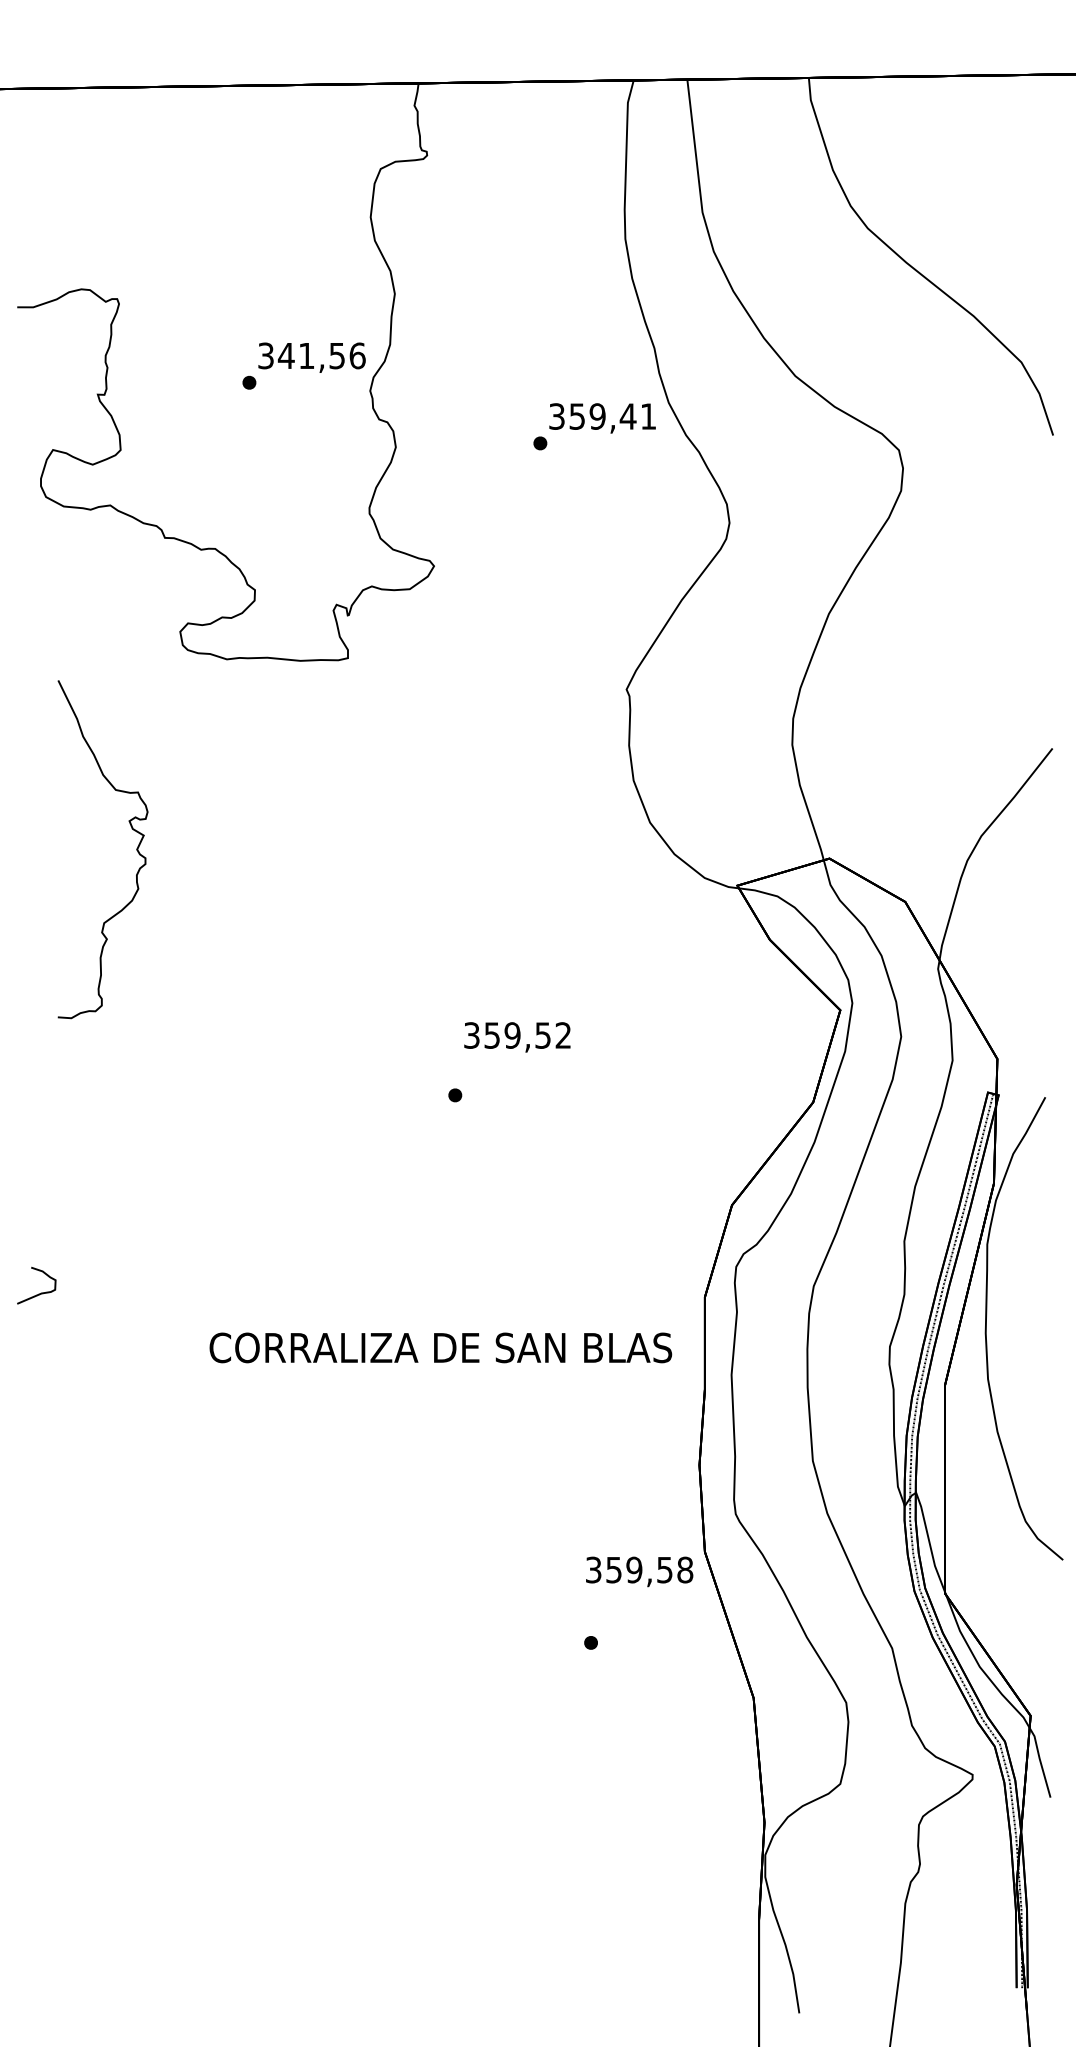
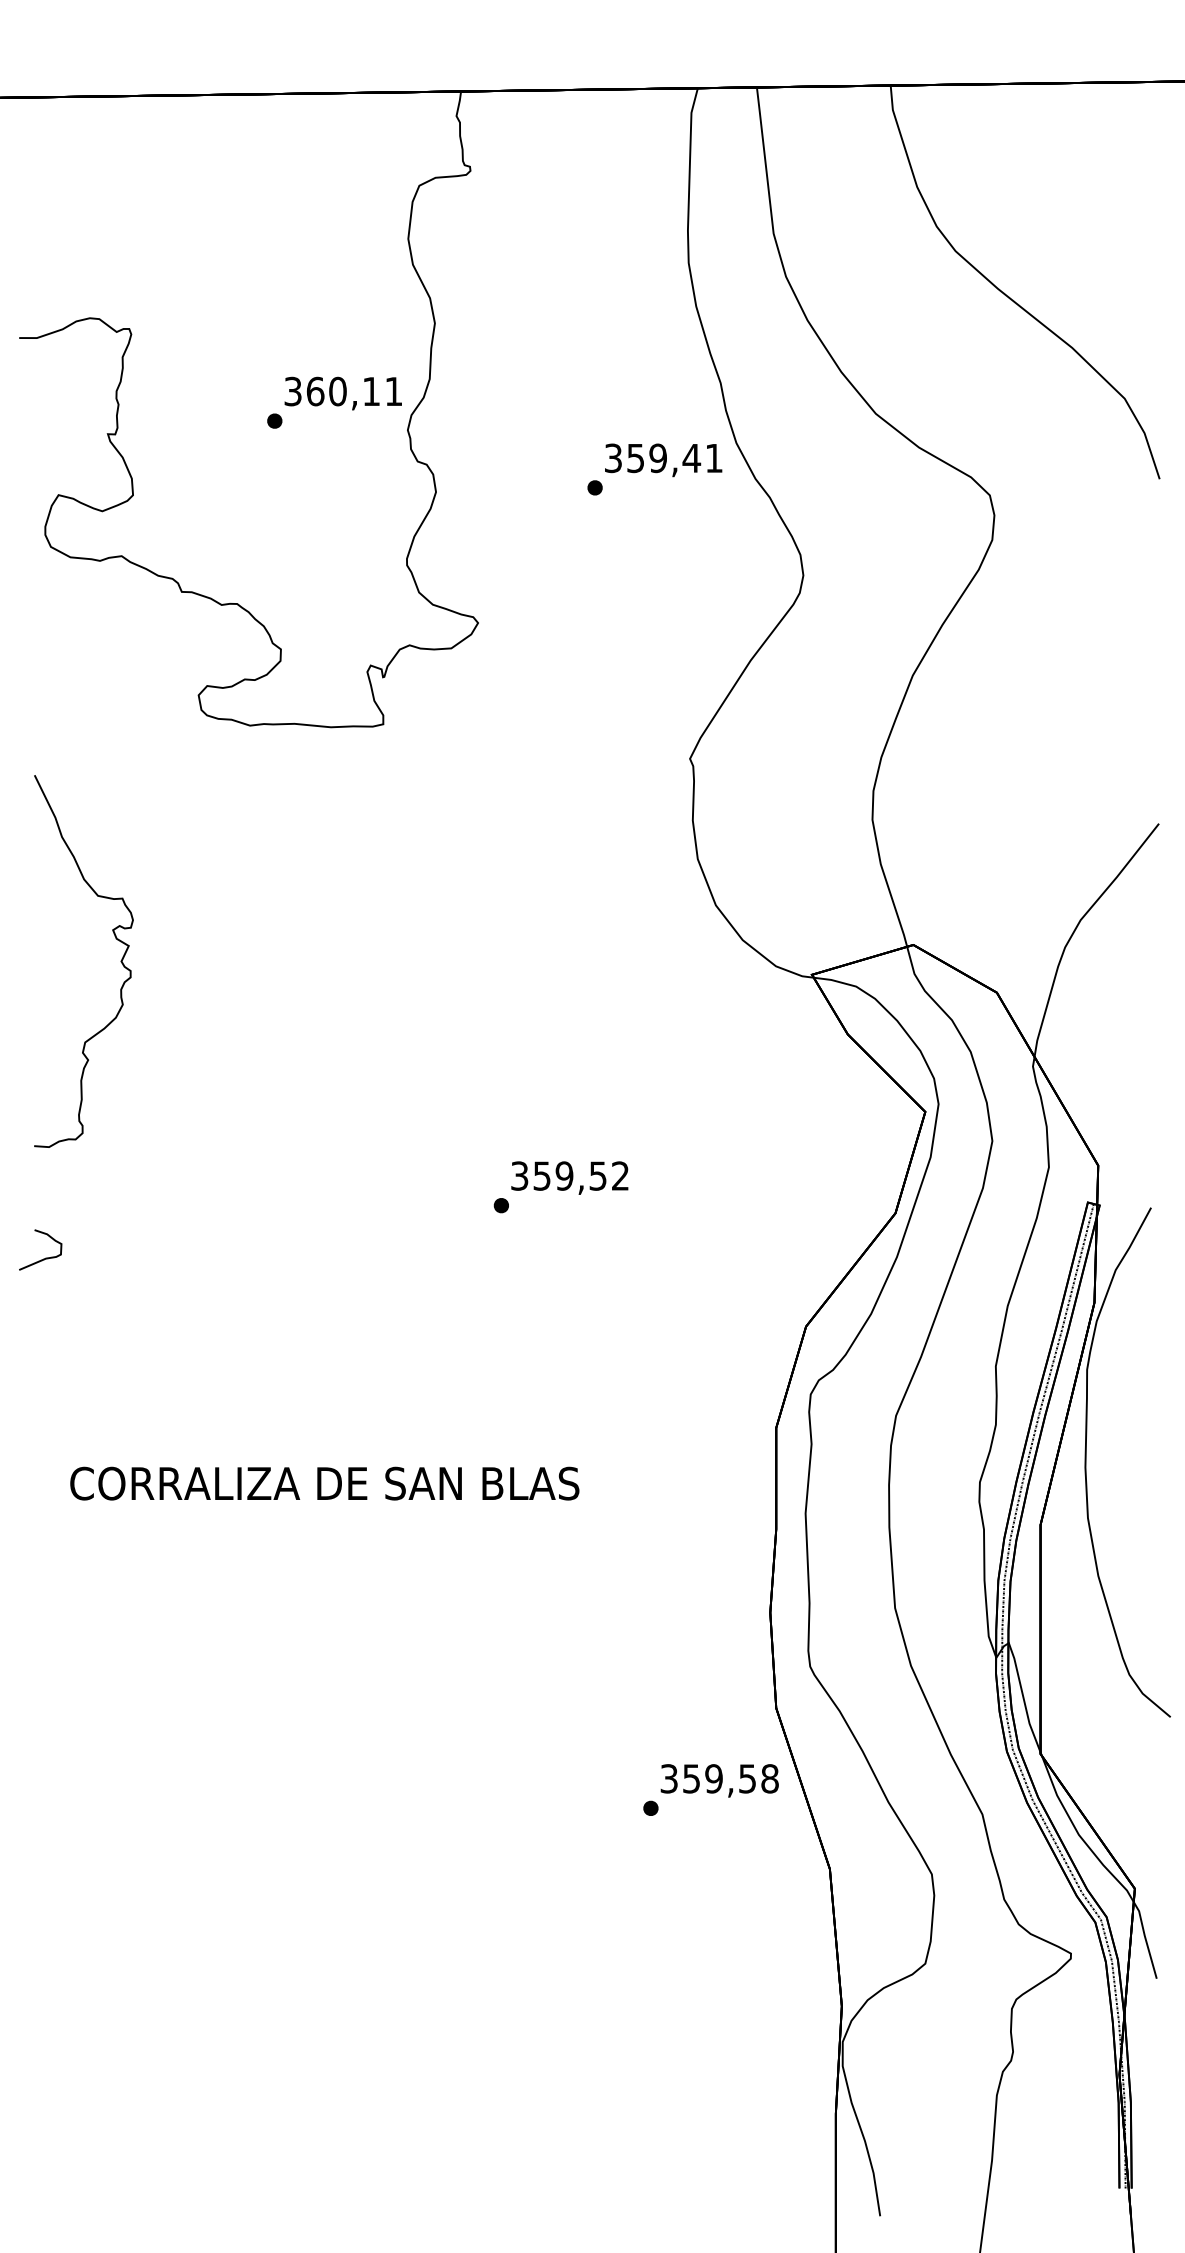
text: (321, 355) -> (354, 391), 341,56 -> 360,11
curve: (136, 849) -> (120, 961), moved
text: (517, 1037) -> (569, 1178), moved
curve: (38, 1293) -> (42, 1258), moved
text: (440, 1347) -> (324, 1483), moved
text: (639, 1571) -> (719, 1780), moved

